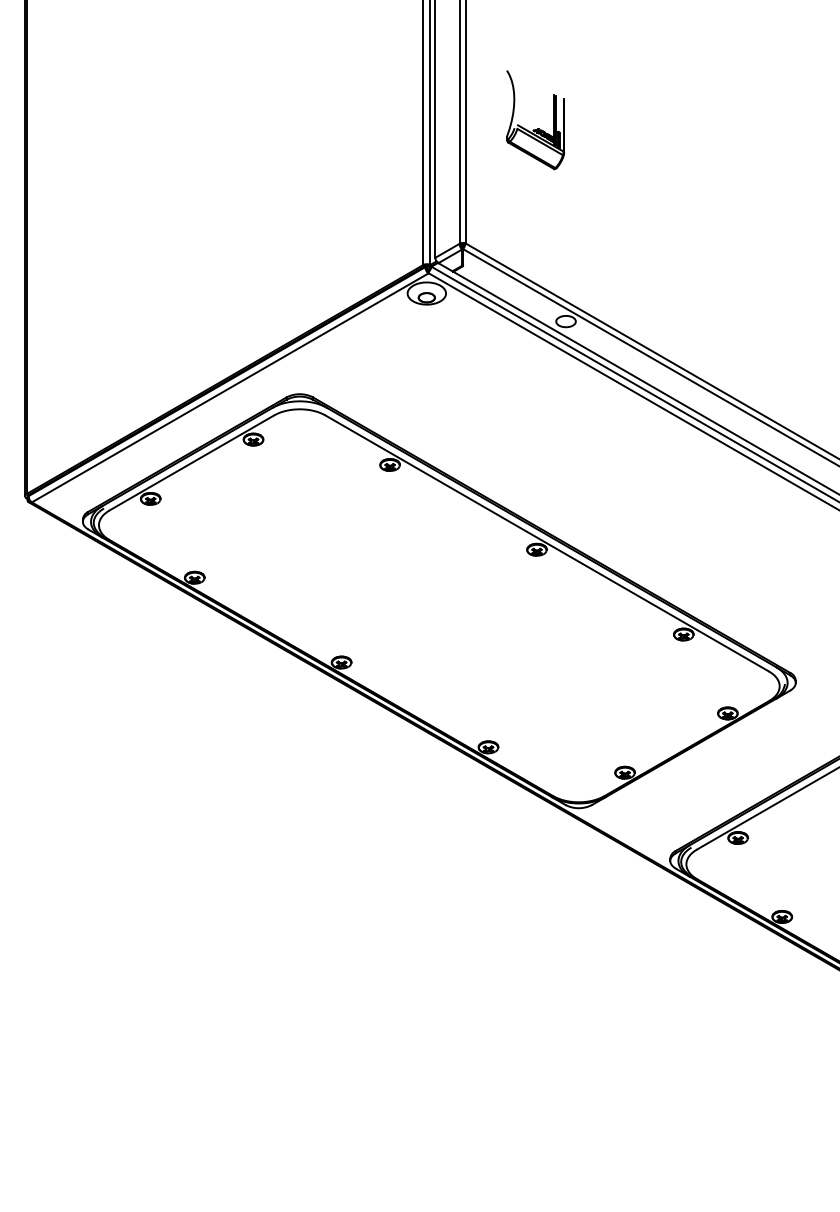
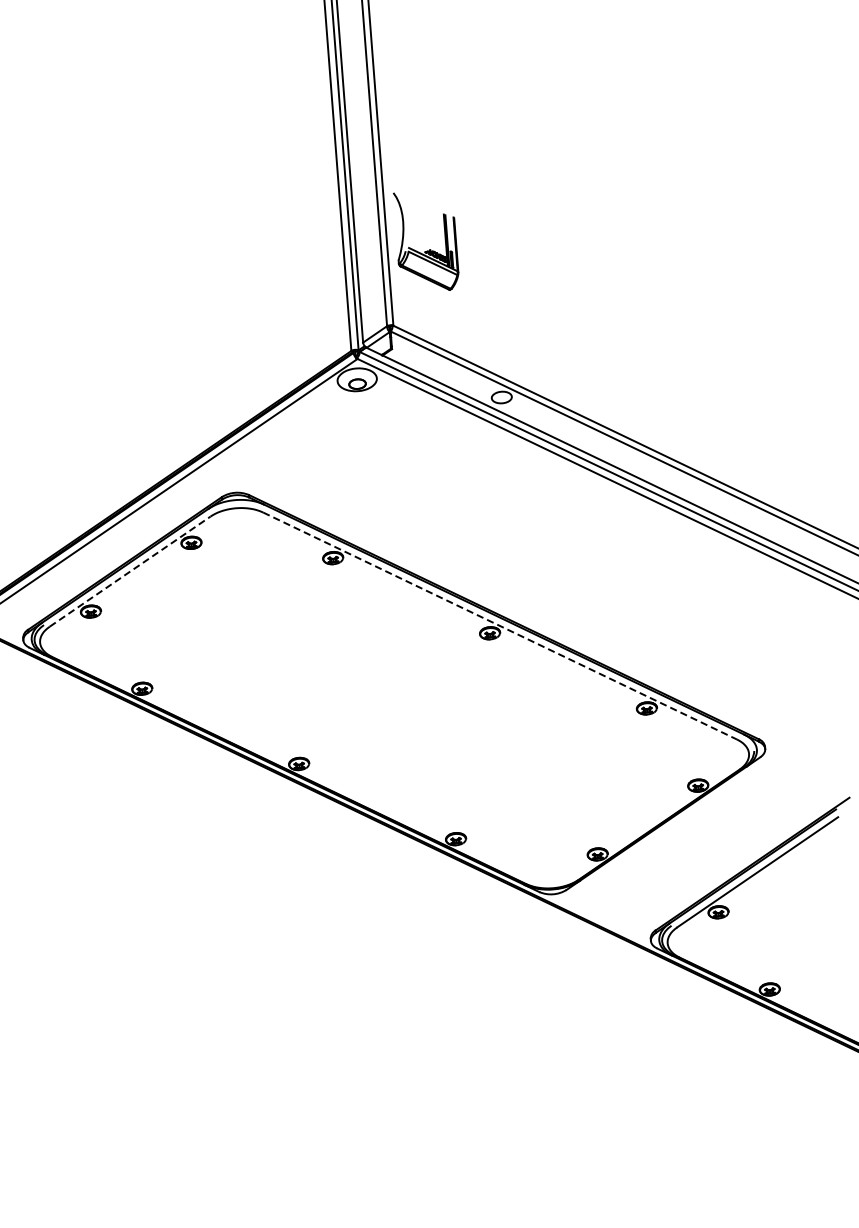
part: (537, 128) -> (429, 249), moved
line: (191, 462) -> (129, 571), solid -> dashed
line: (547, 543) -> (500, 626), solid -> dashed

